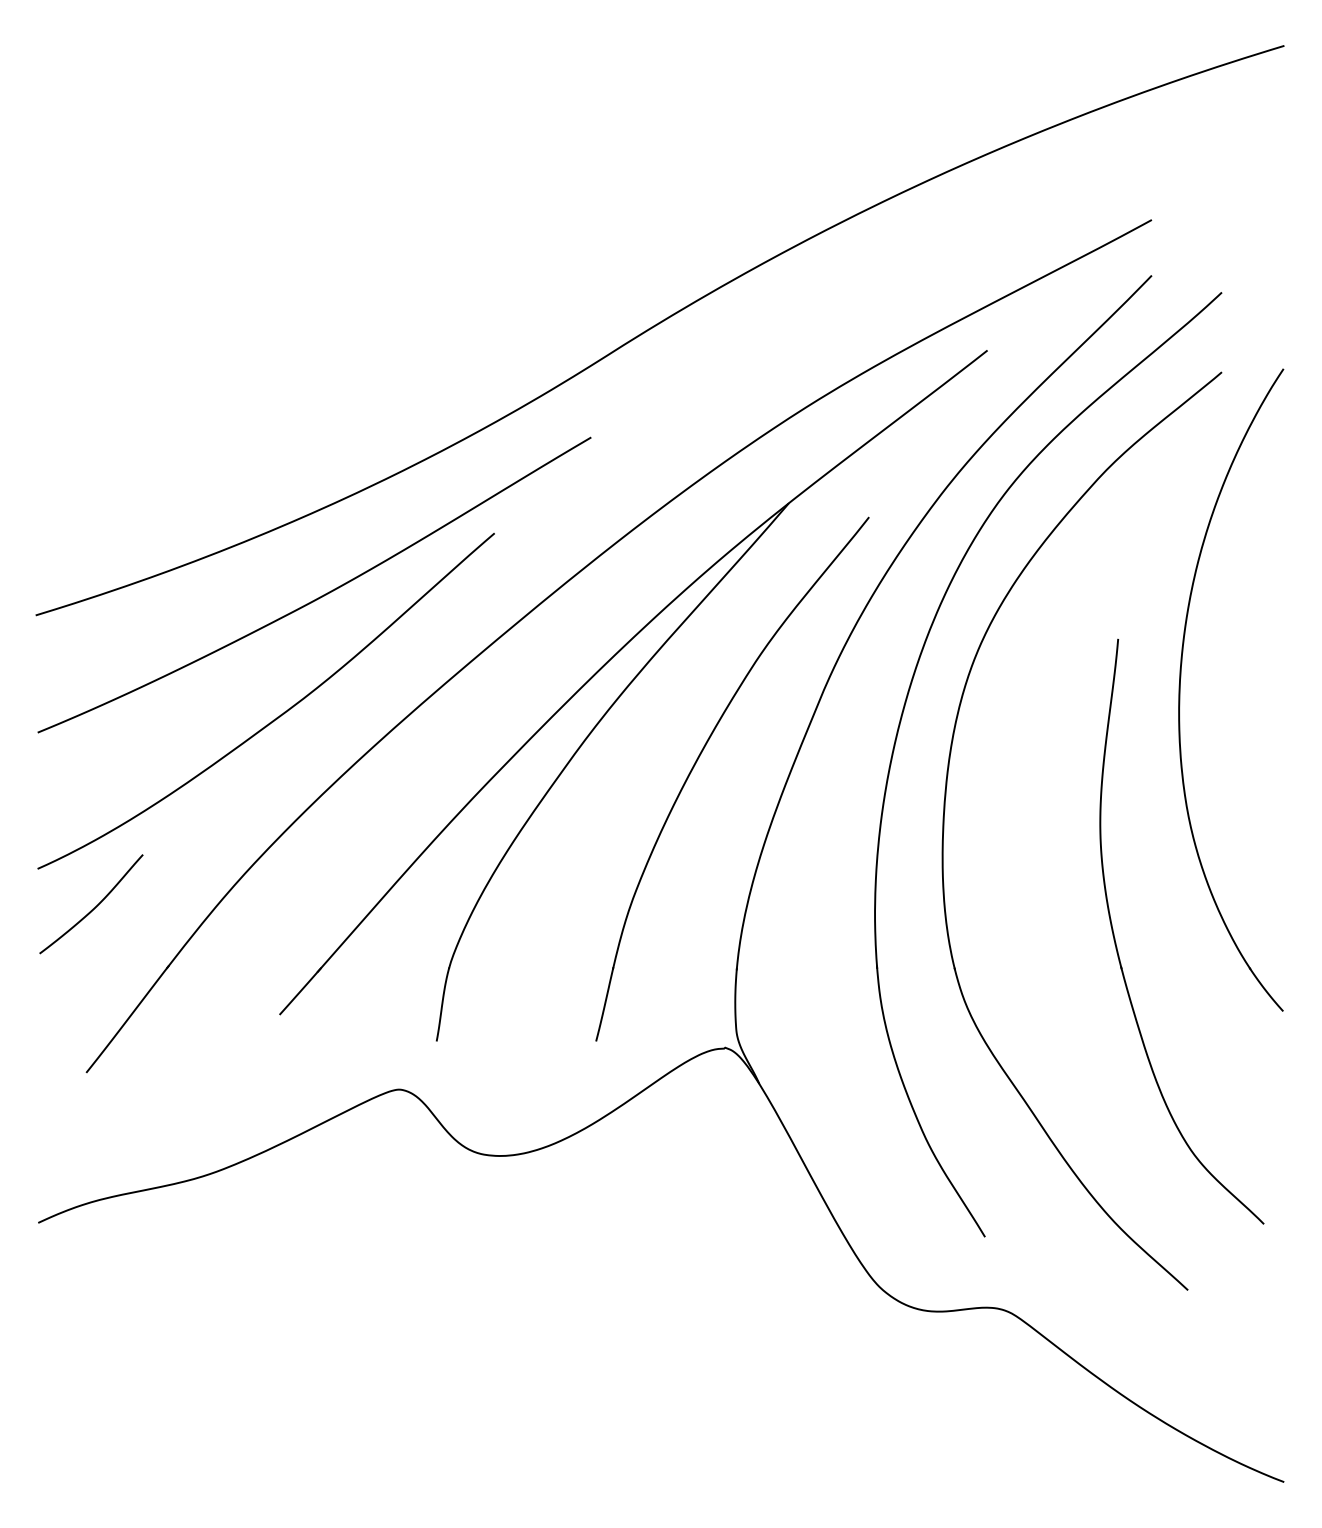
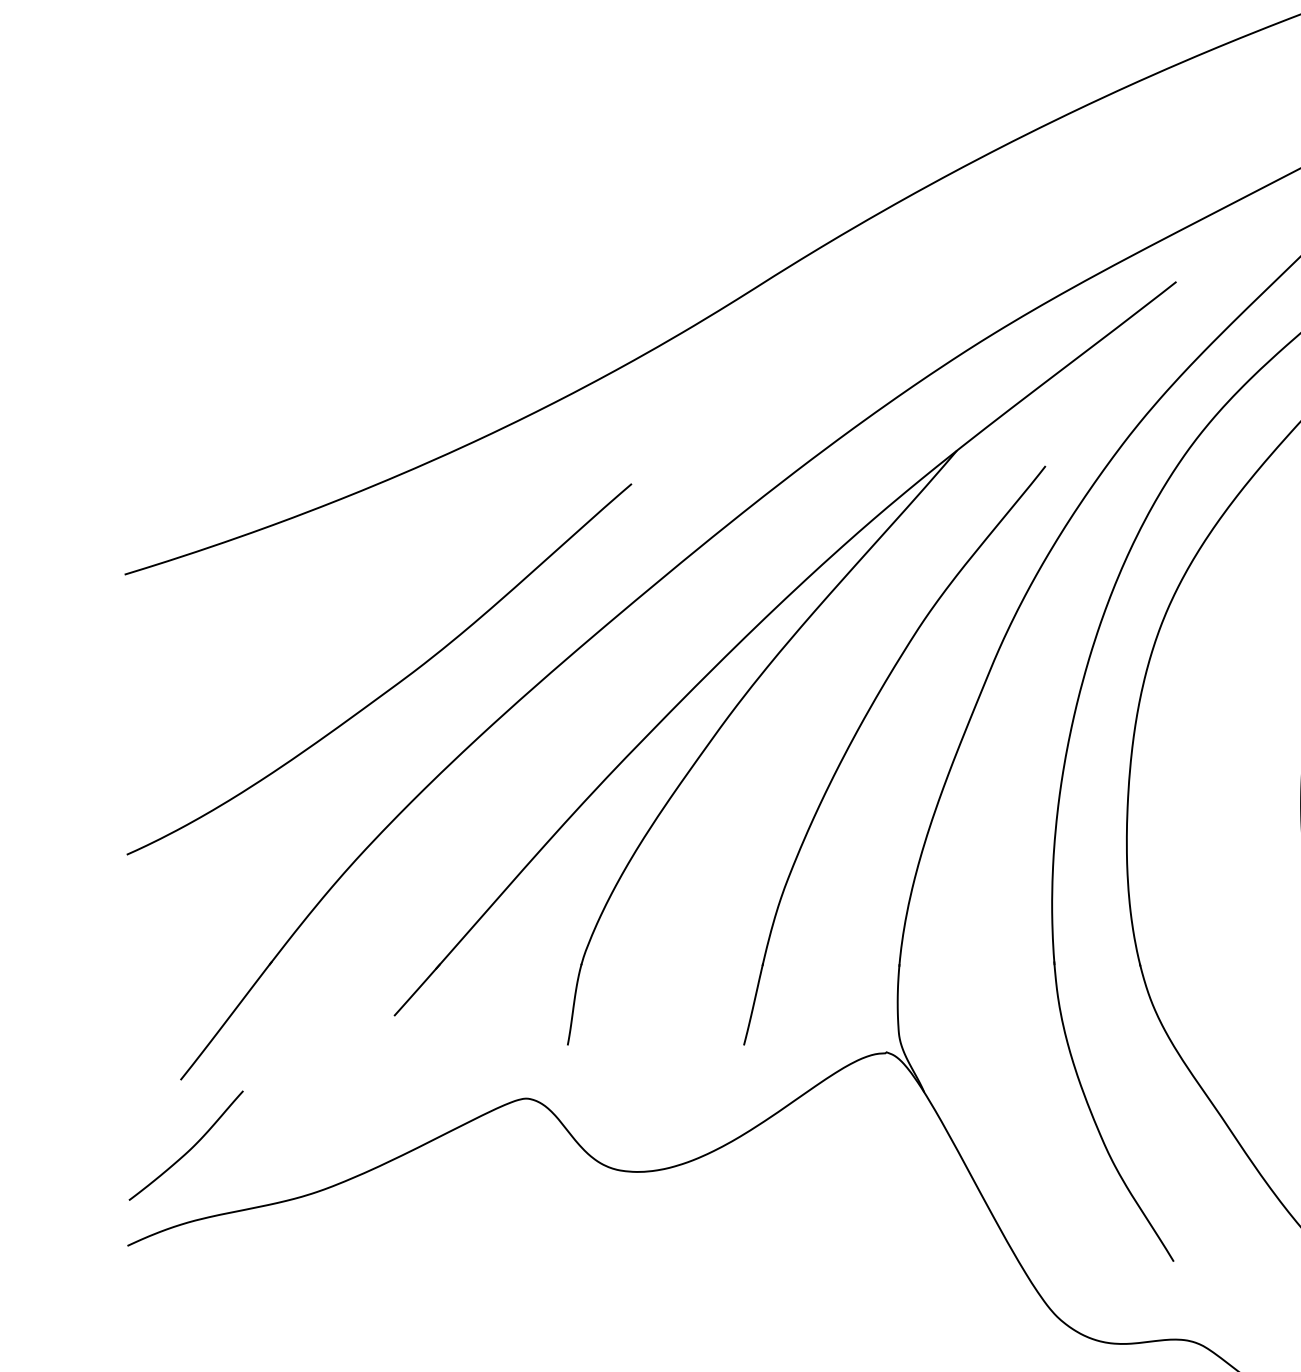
curve: (319, 596) -> (438, 553), removed
curve: (94, 907) -> (189, 1149), moved

